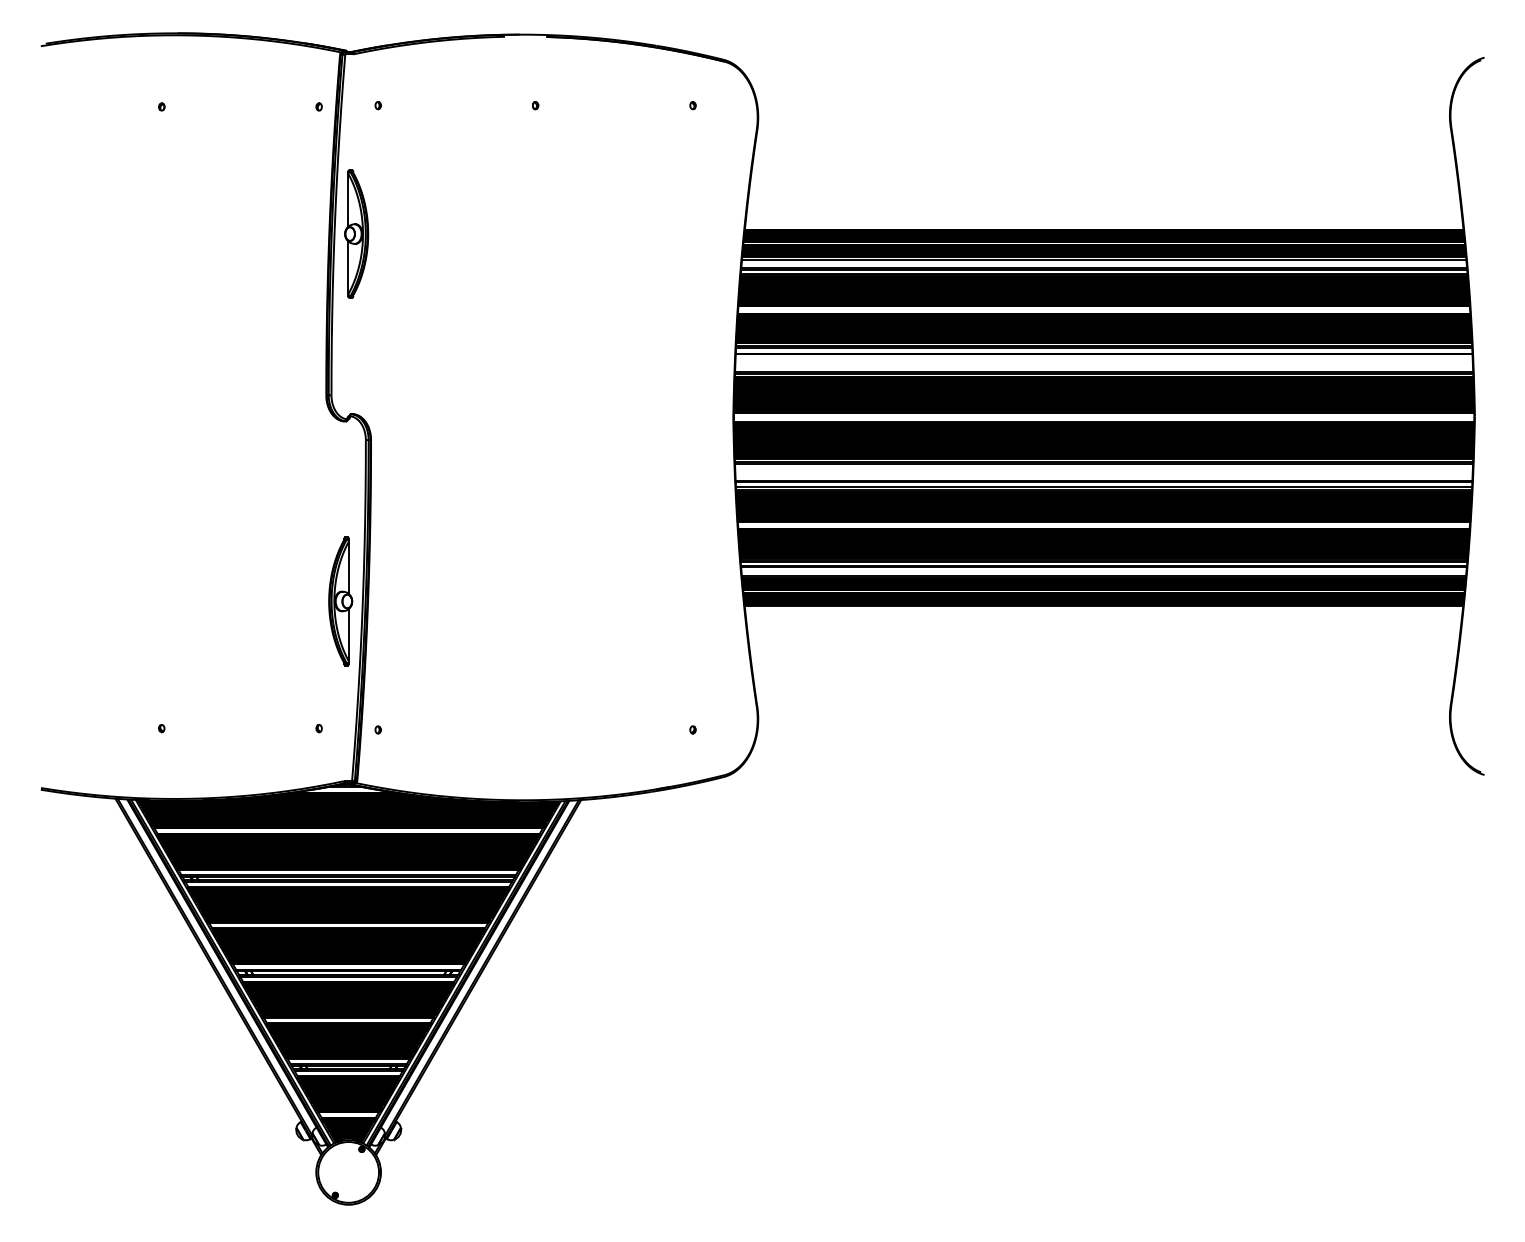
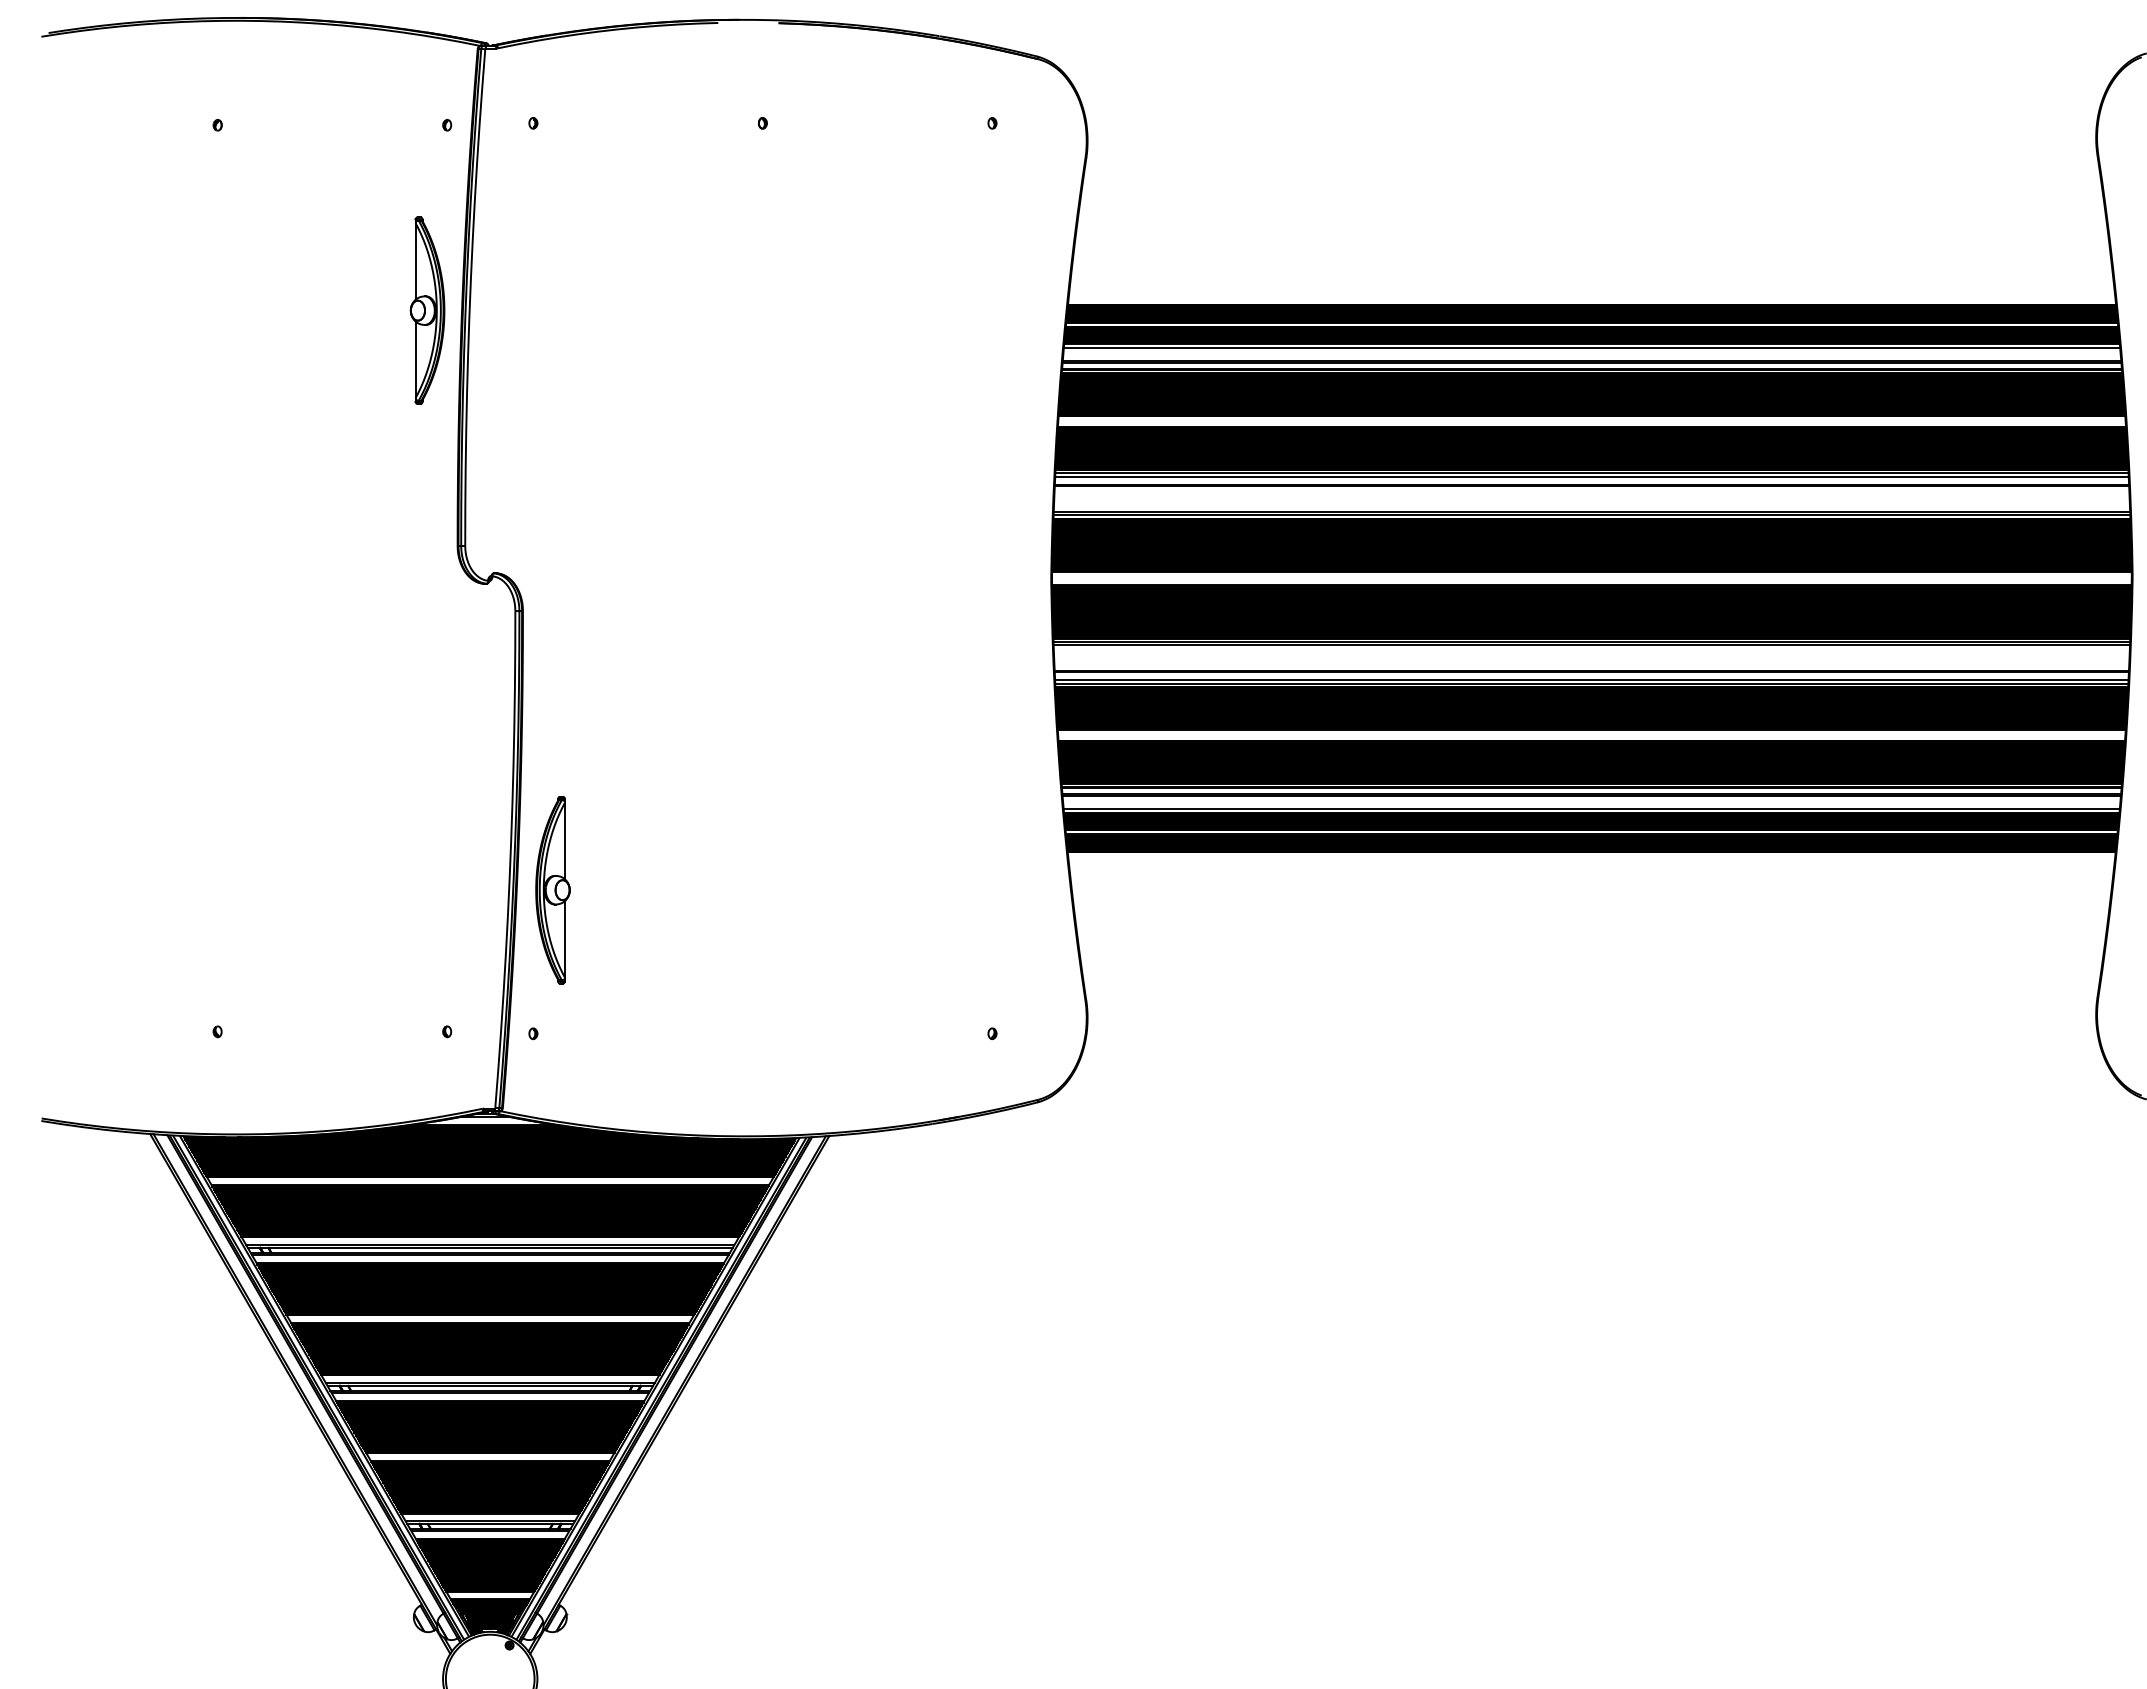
part: (356, 233) -> (427, 309), moved
part: (340, 601) -> (552, 890), moved

